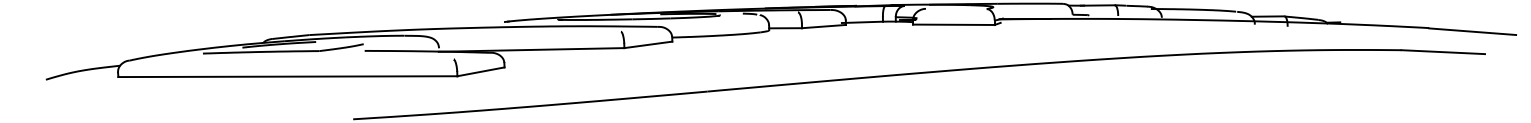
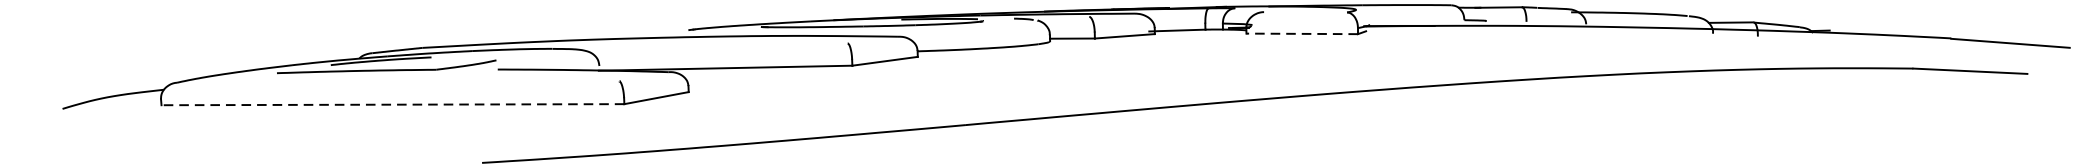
line: (953, 24) -> (1301, 33), solid -> dashed
line: (287, 76) -> (392, 104), solid -> dashed

